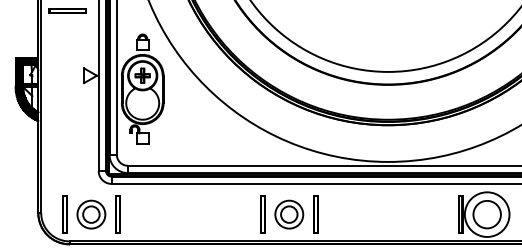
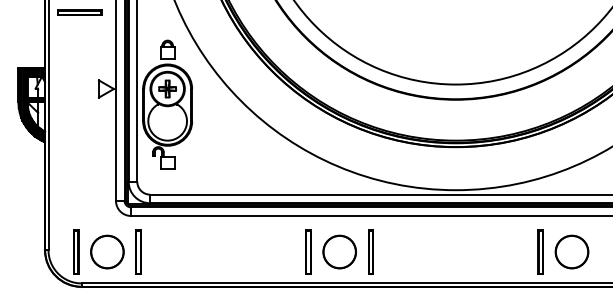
circle: (91, 214) -> (107, 251), size x1.67
circle: (289, 214) -> (339, 251), size x1.67
circle: (486, 214) -> (571, 251), size x0.62

